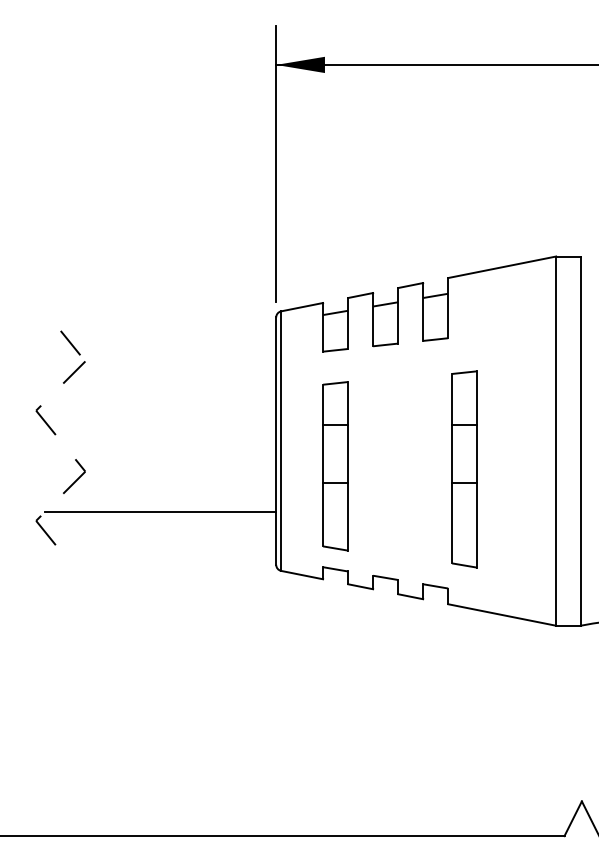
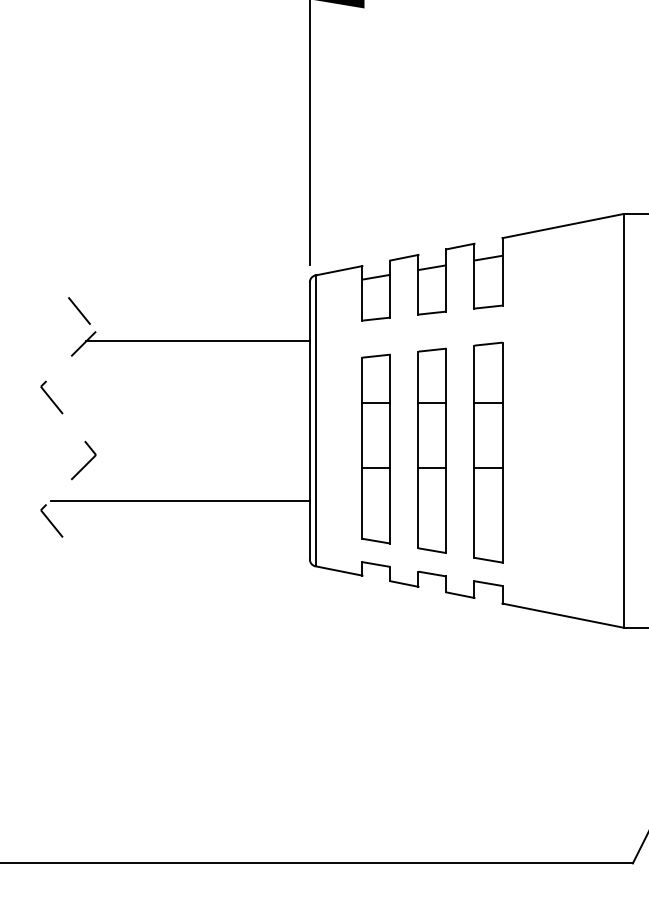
line: (176, 370) -> (198, 341), added
part: (385, 467) -> (432, 450), added
part: (464, 469) -> (488, 452), moved

